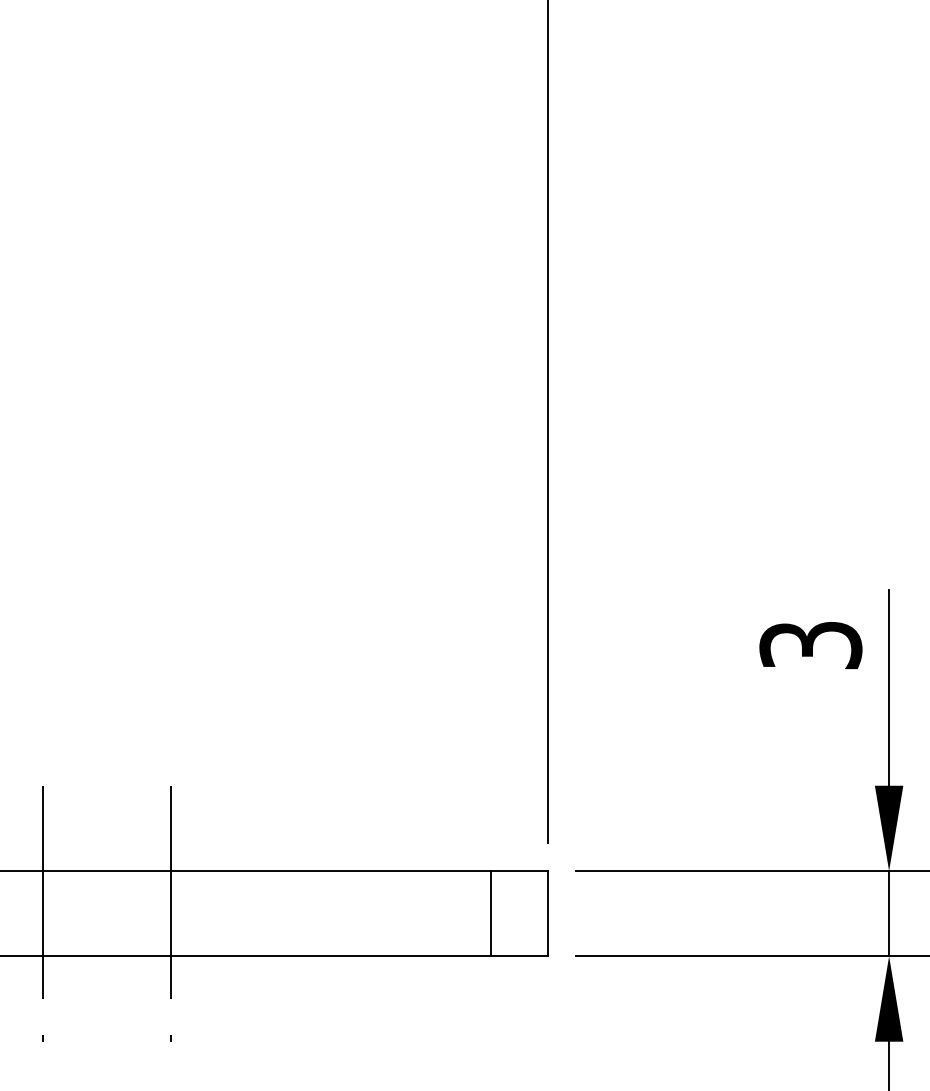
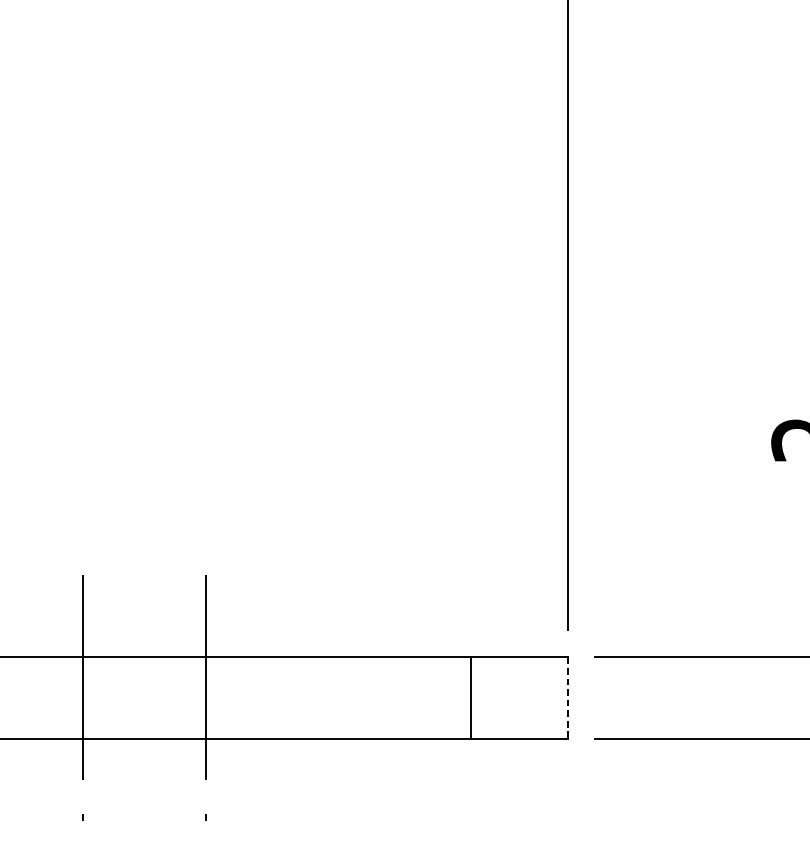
line: (490, 913) -> (470, 698), moved
line: (547, 913) -> (567, 698), solid -> dashed

